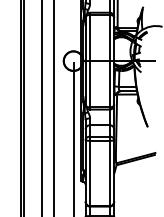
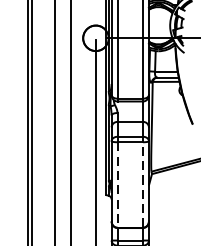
line: (90, 173) -> (118, 184), solid -> dashed
line: (109, 173) -> (142, 184), solid -> dashed

